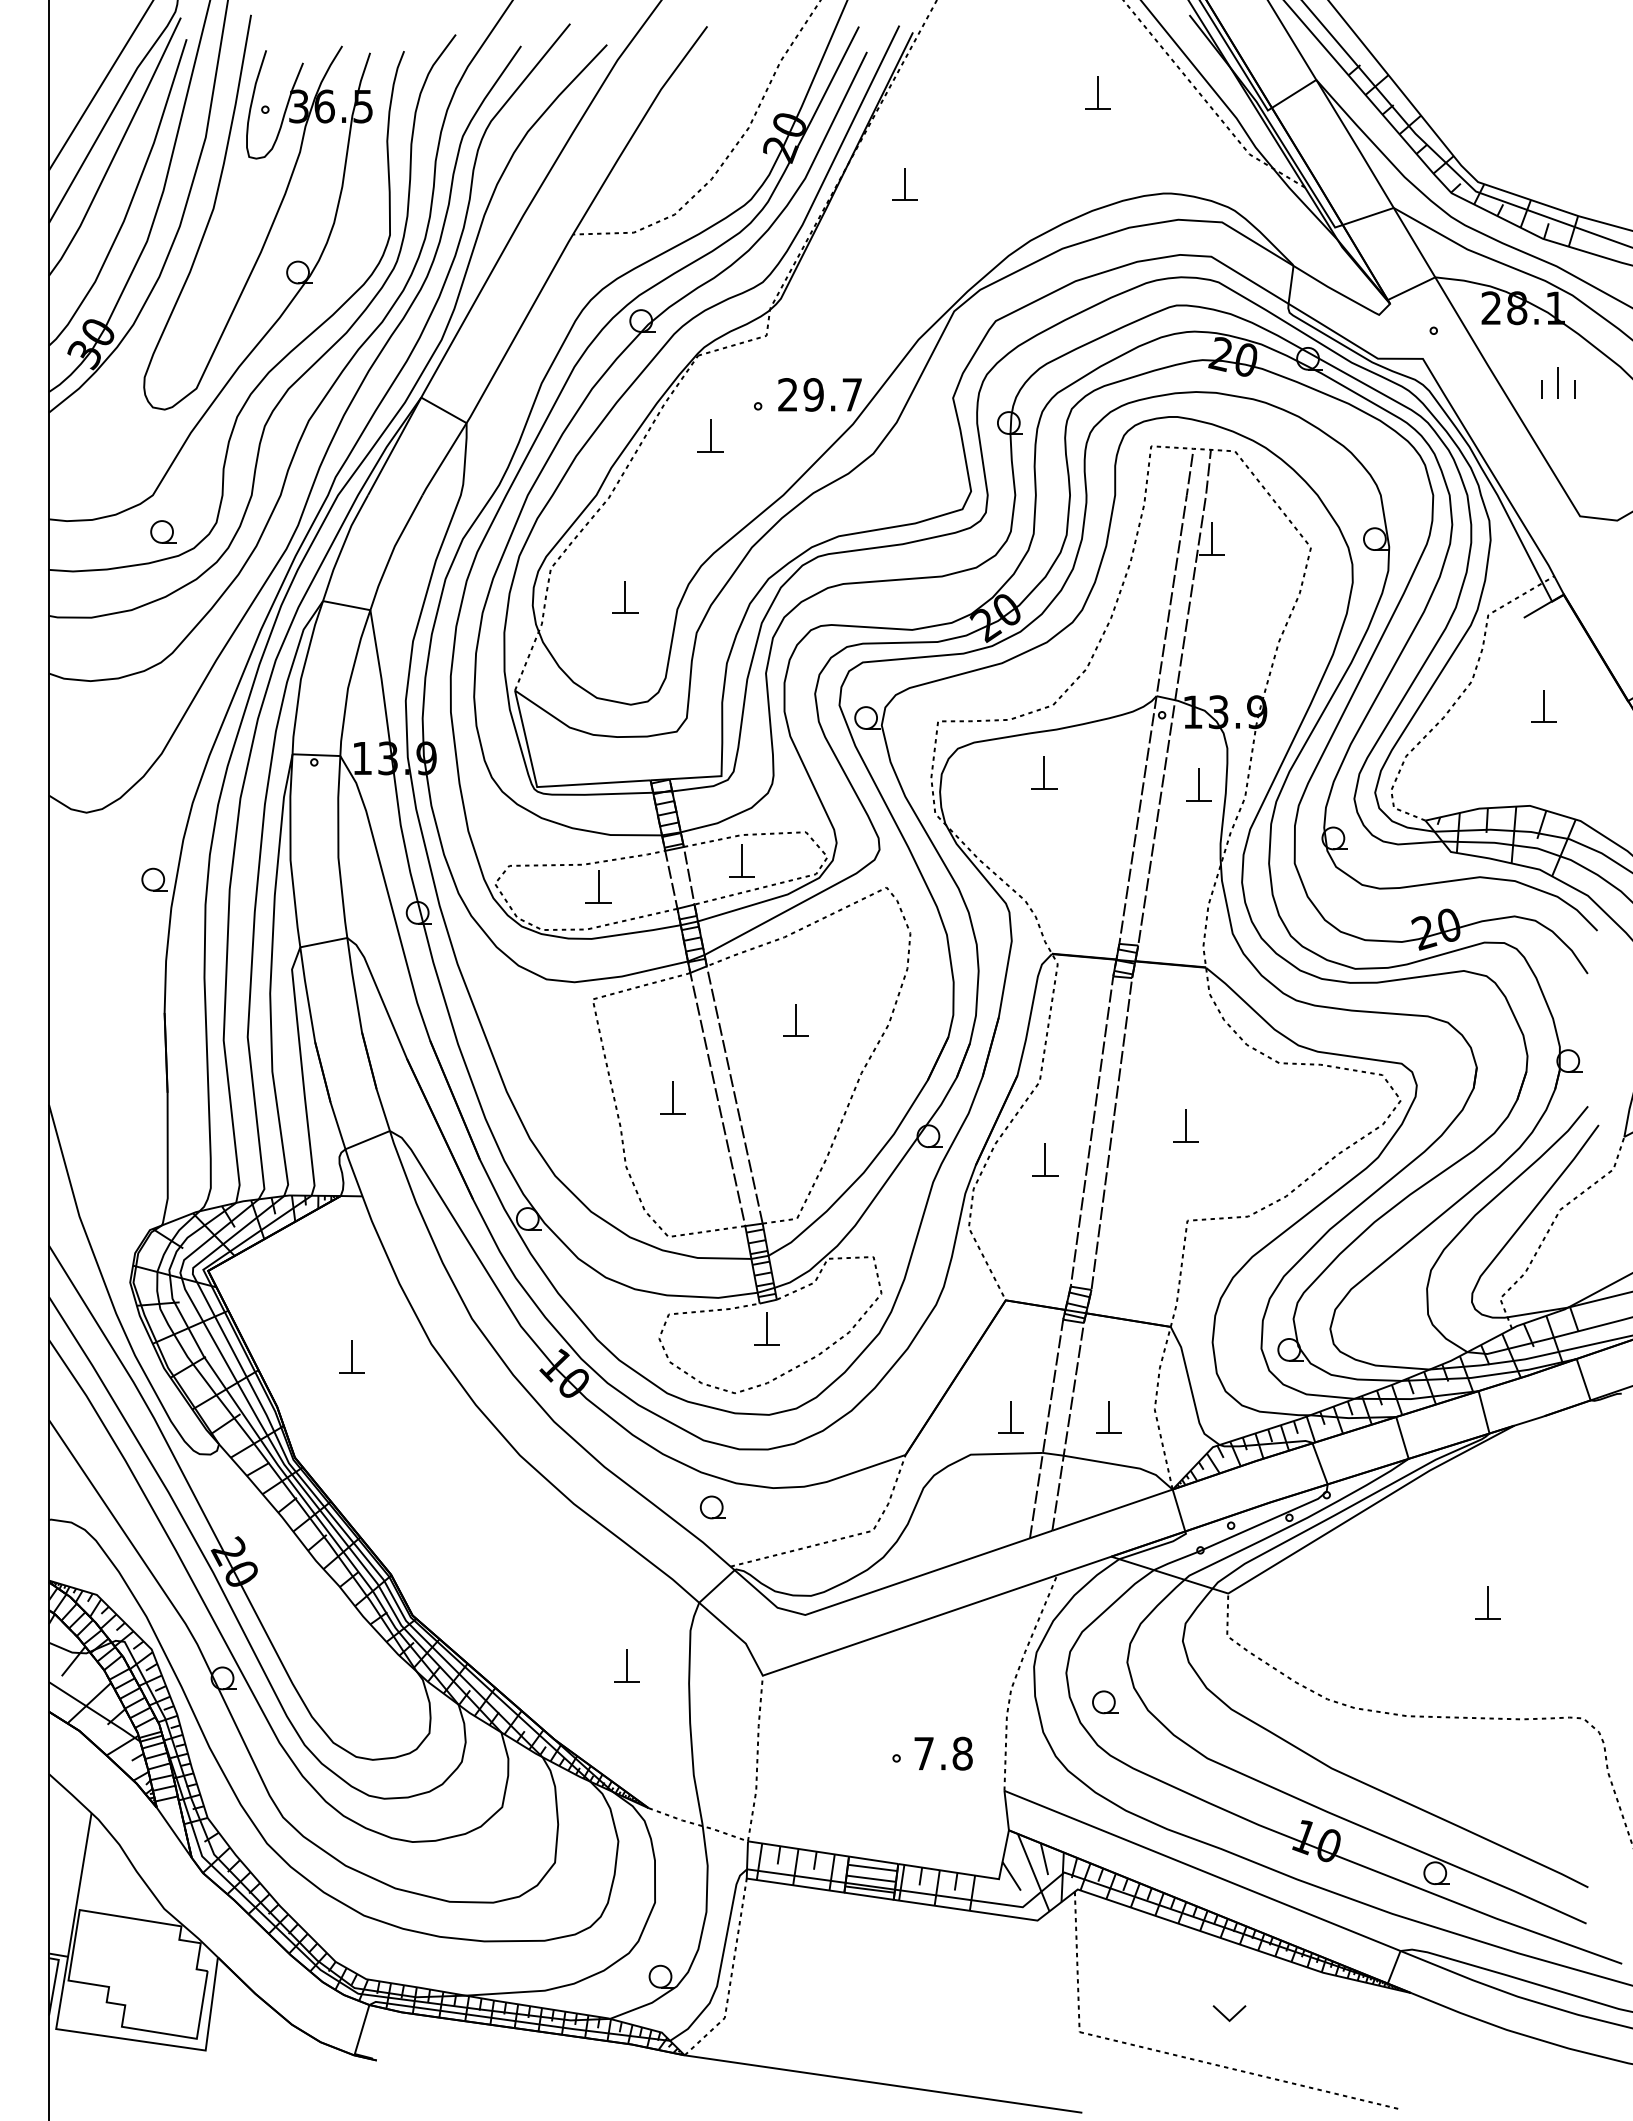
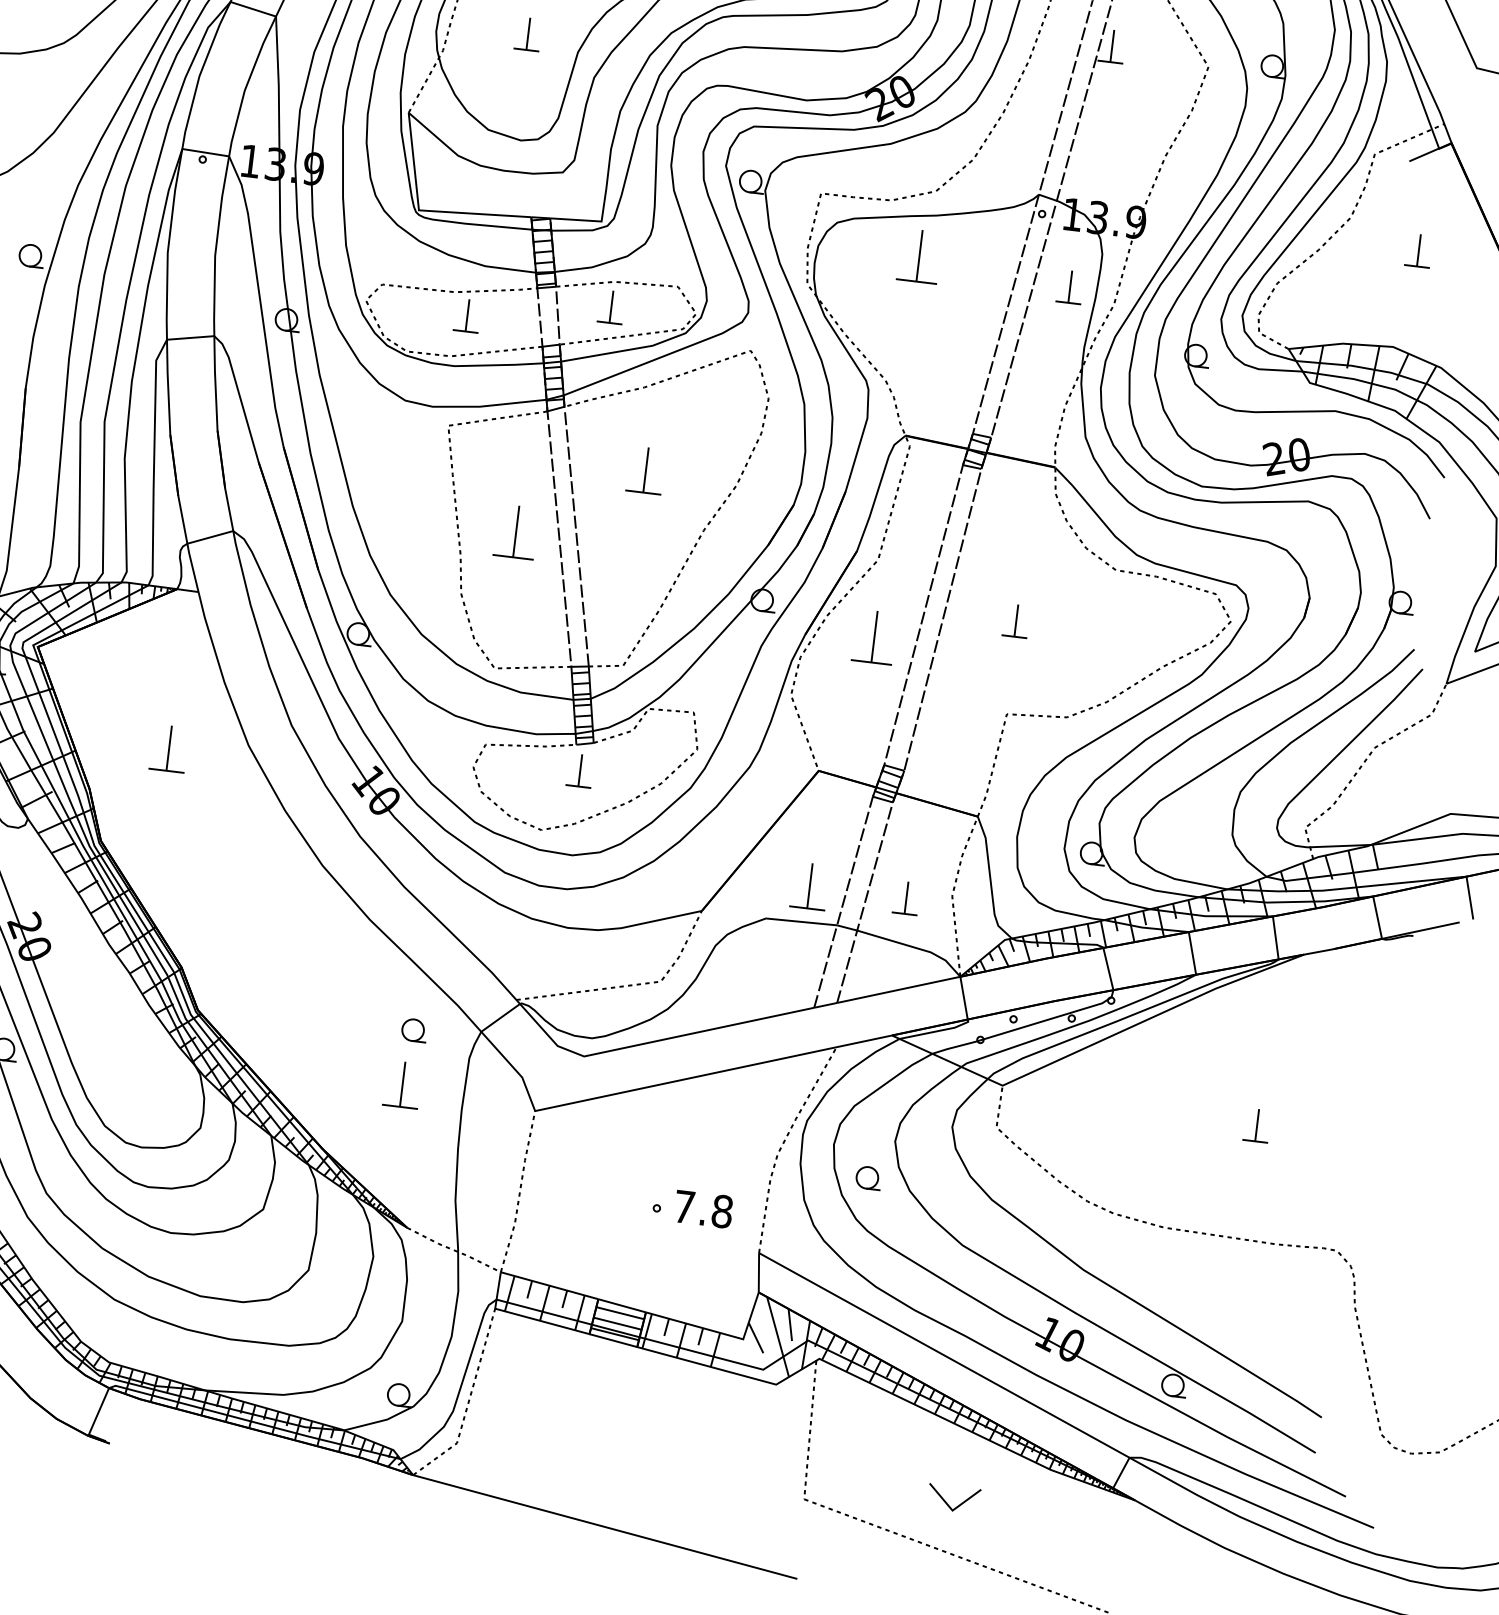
part: (1044, 772) -> (919, 256), size x1.6
part: (795, 1020) -> (645, 470), size x1.4
part: (672, 1097) -> (515, 531), size x1.6
part: (1045, 1159) -> (874, 637), size x1.6
part: (351, 1356) -> (168, 748), size x1.4
part: (1010, 1417) -> (809, 886), size x1.4
part: (712, 1507) -> (413, 1030), moved
part: (626, 1665) -> (402, 1084), size x1.4
part: (1229, 2013) -> (953, 1498), size x1.6

